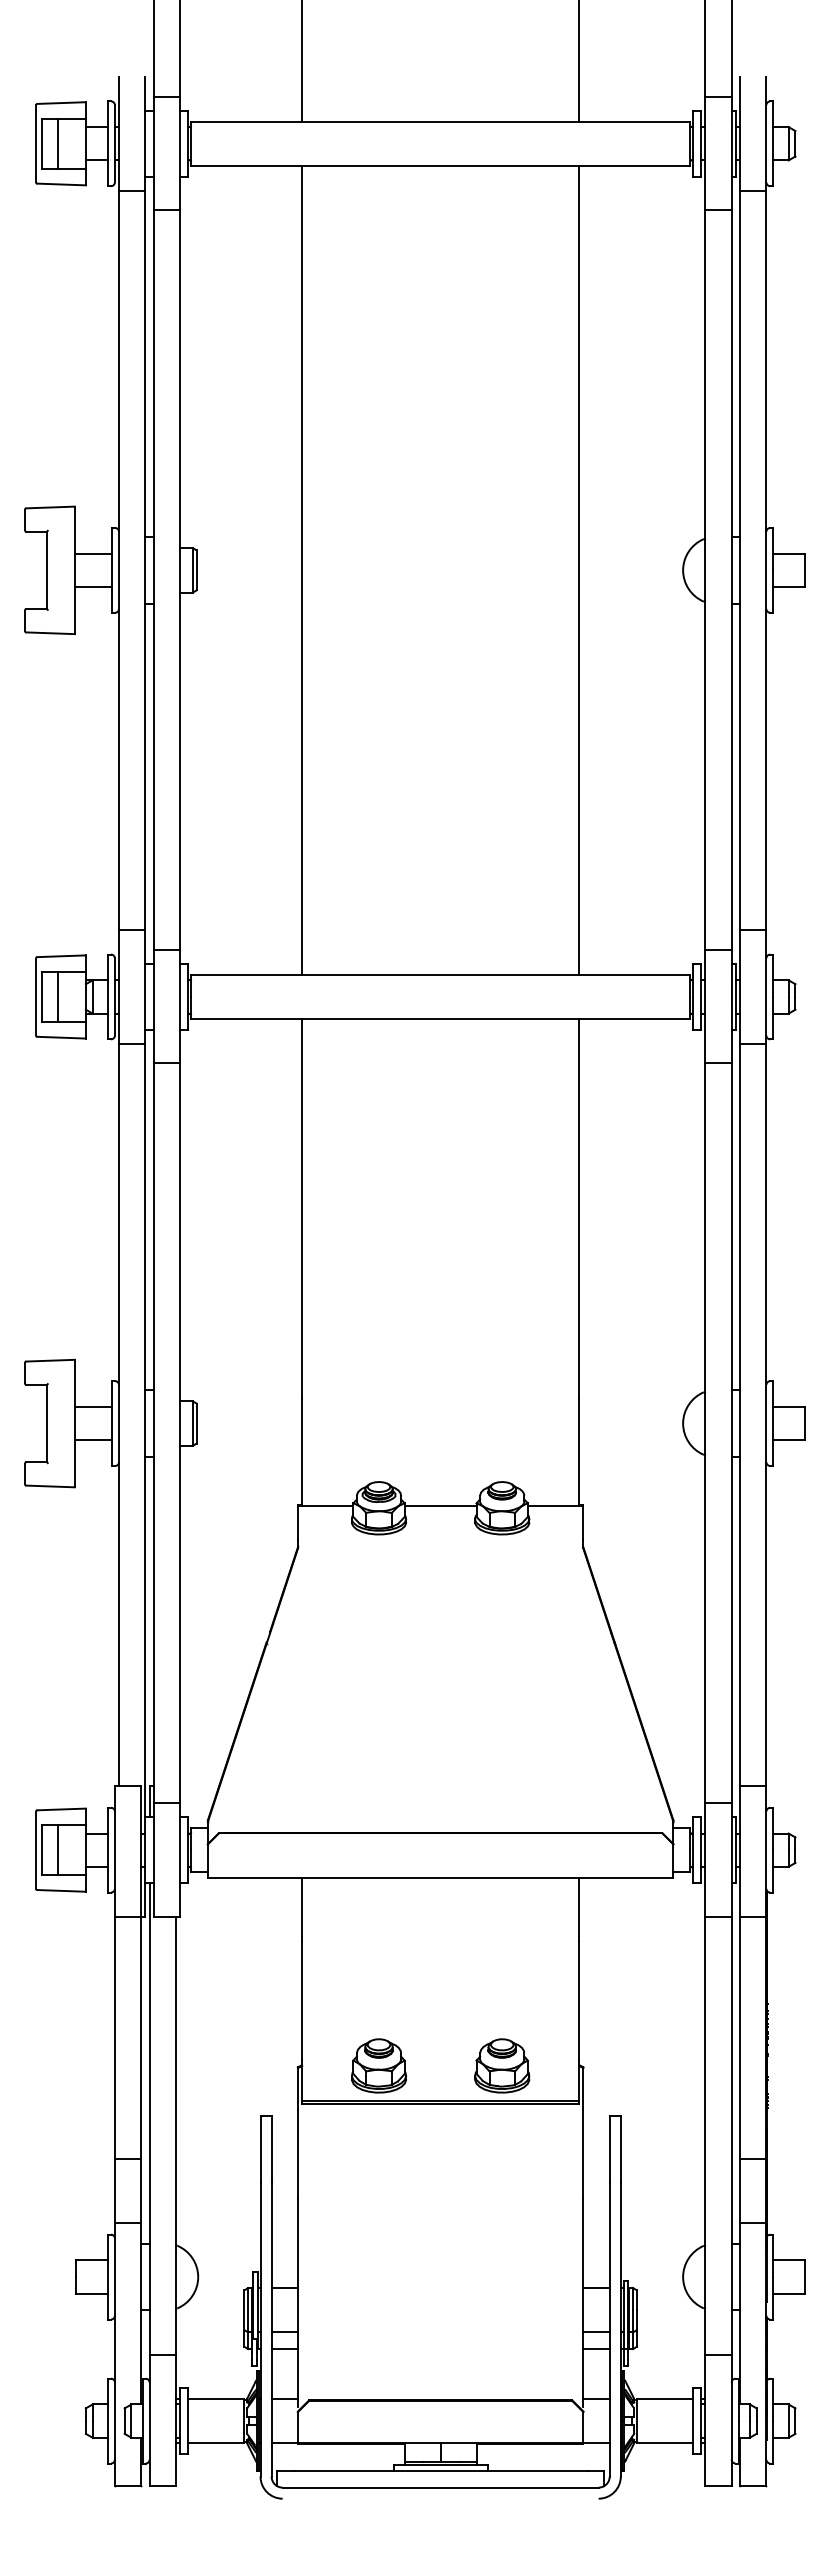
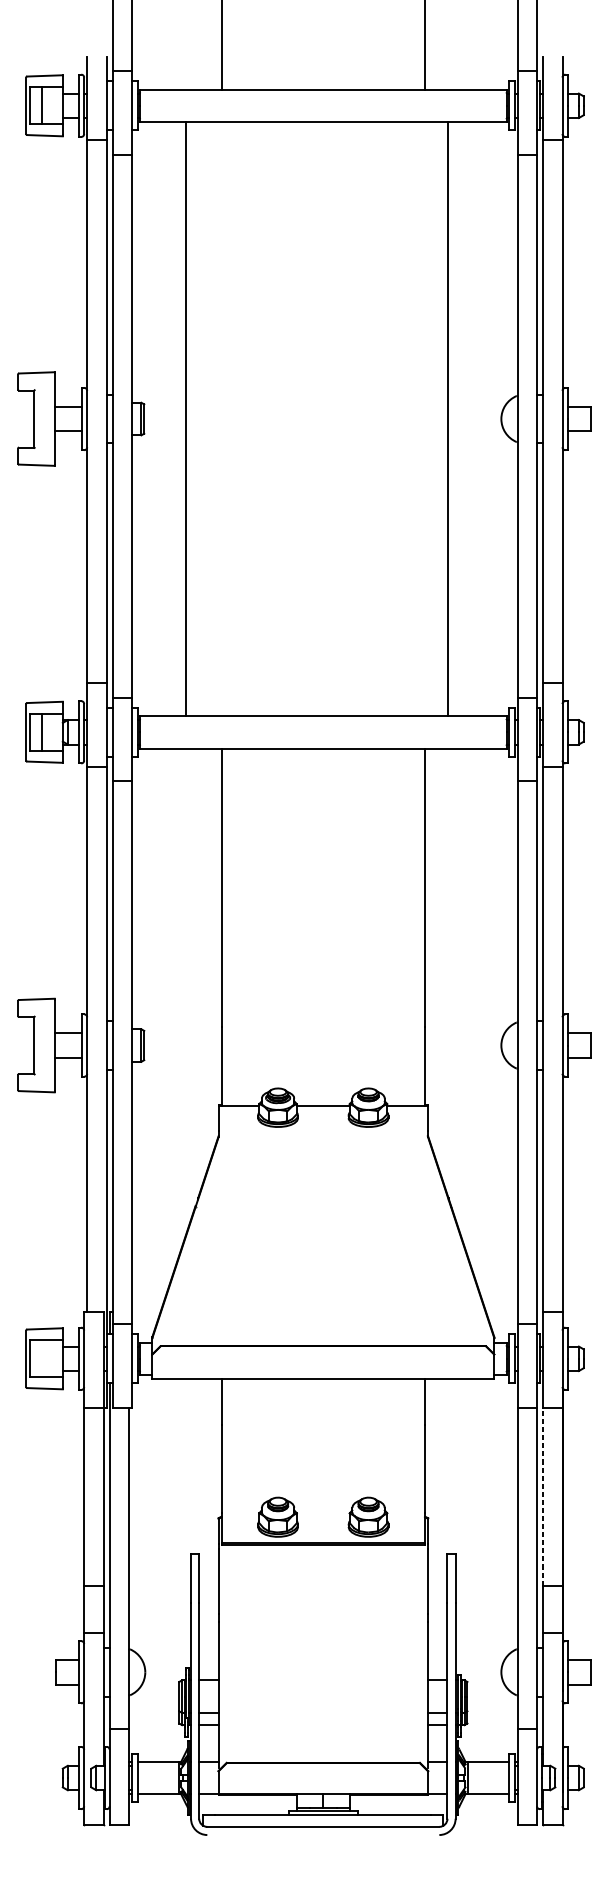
line: (302, 569) -> (186, 418), moved
line: (579, 569) -> (448, 418), moved
line: (58, 1850) -> (42, 1359), removed
line: (739, 2037) -> (542, 1496), solid -> dashed

